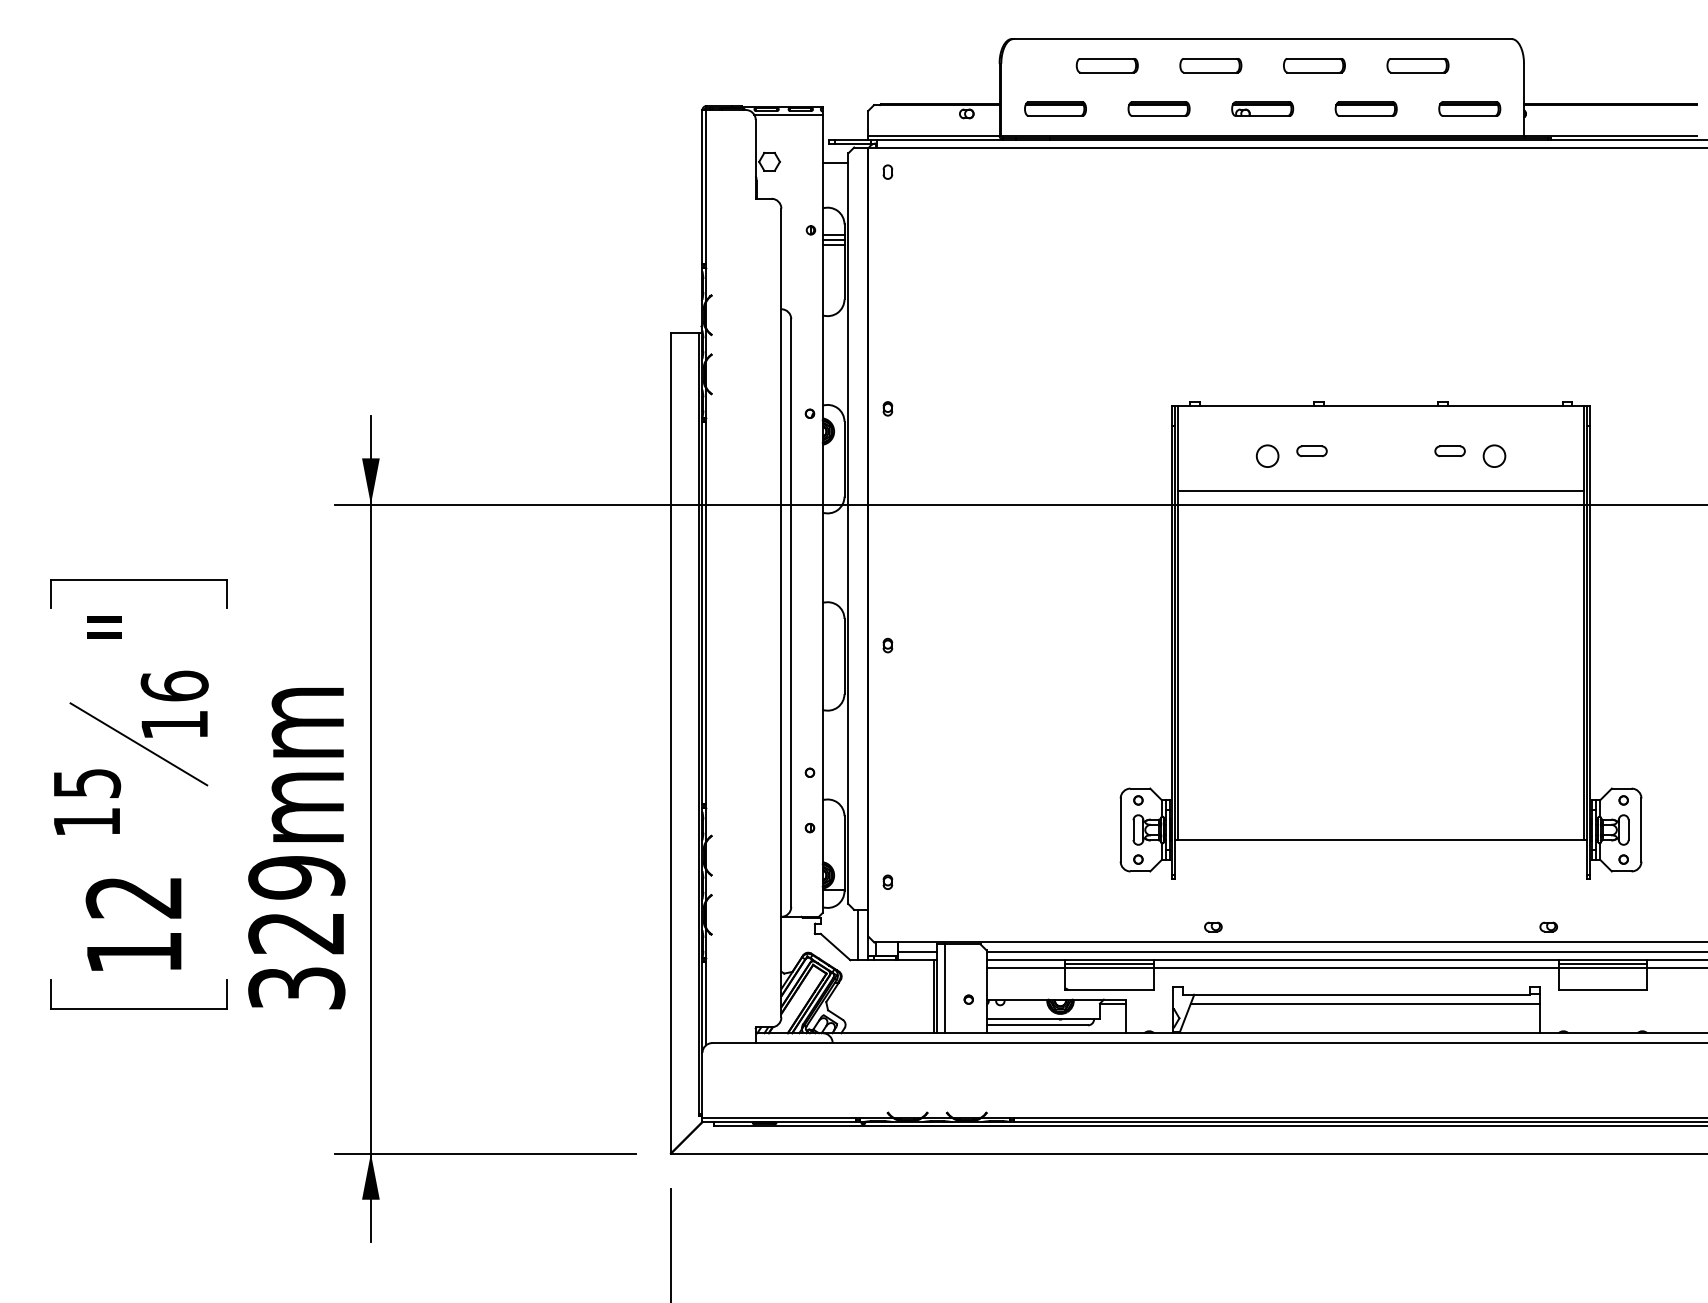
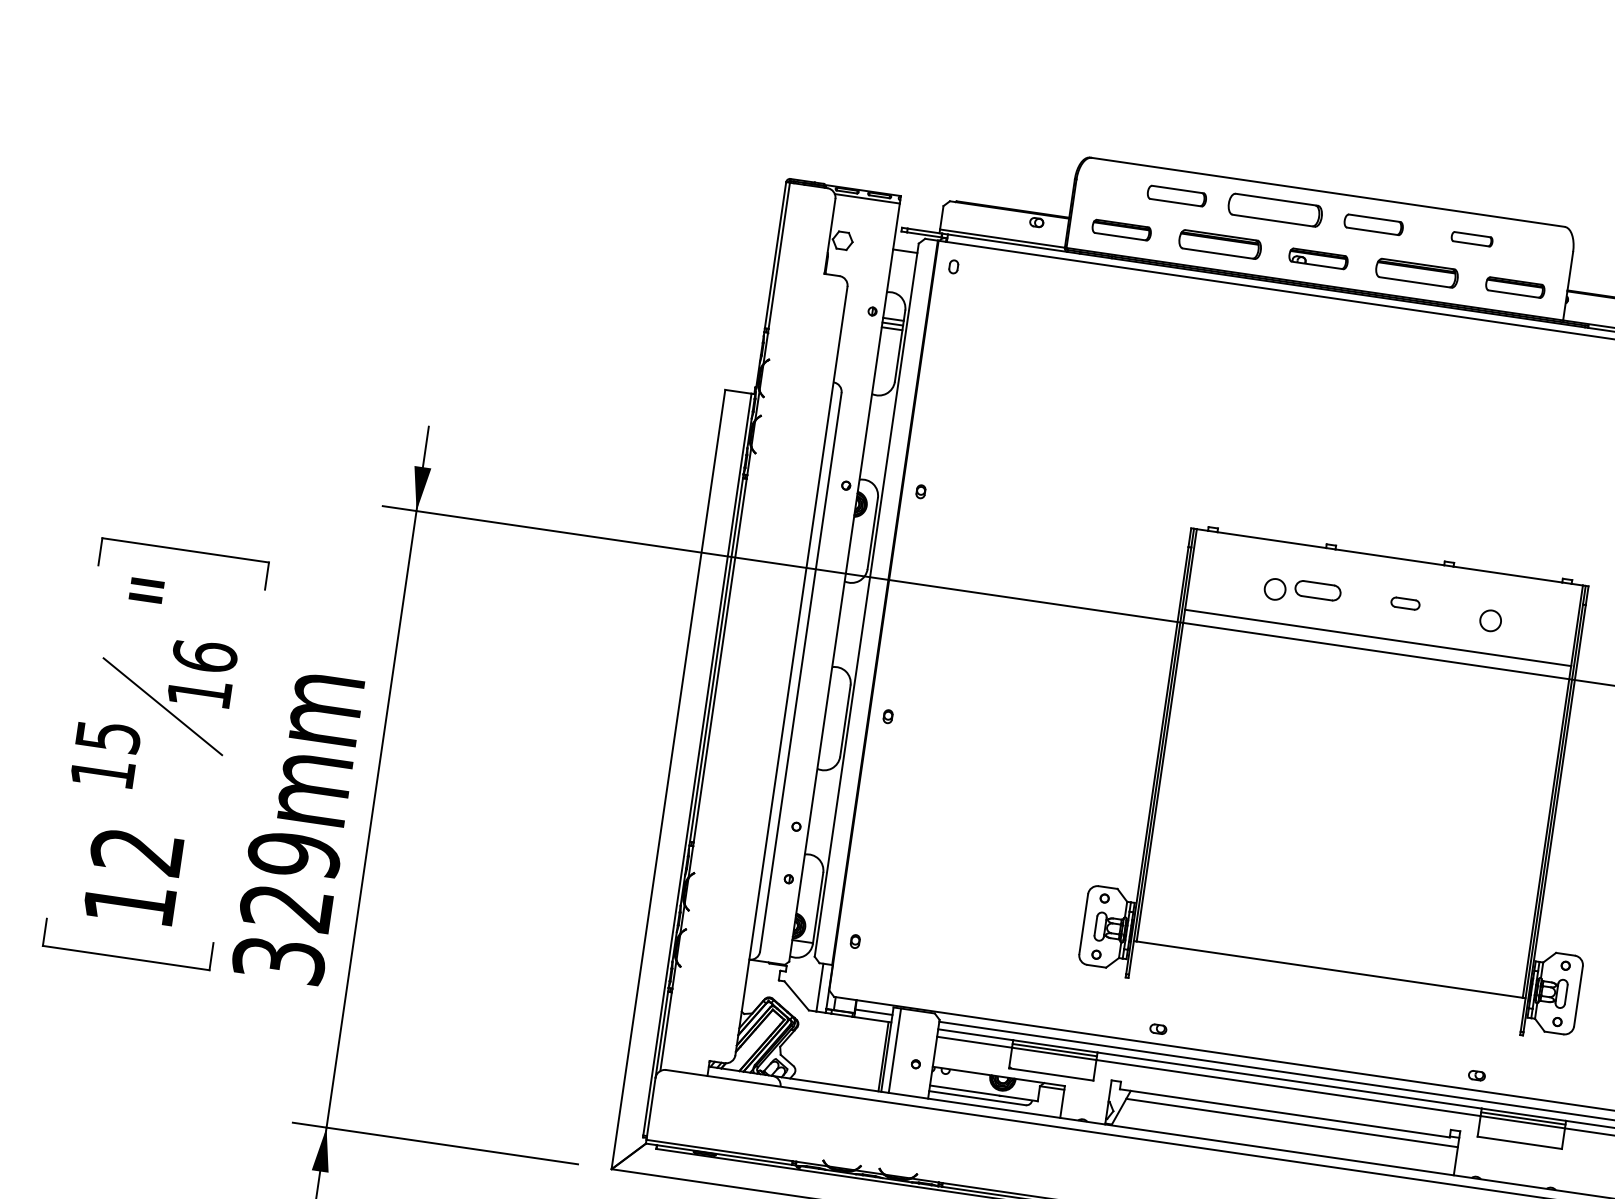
part: (1210, 65) -> (1275, 210), size x1.6
part: (1417, 65) -> (1471, 238), size x0.7
part: (1158, 108) -> (1219, 243), size x1.4
part: (1365, 108) -> (1416, 272), size x1.4
part: (1311, 451) -> (1317, 591), size x1.6
part: (1449, 451) -> (1404, 603), moved

